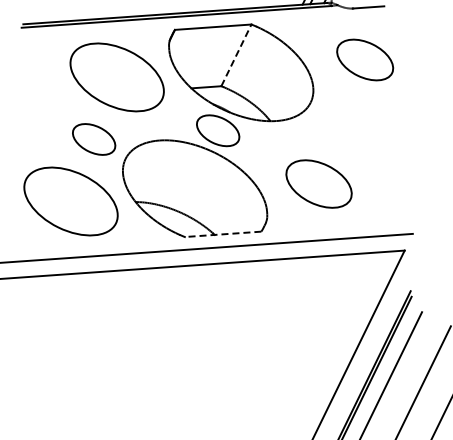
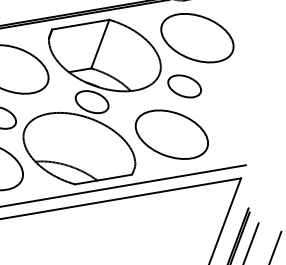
line: (236, 54) -> (100, 43), dashed -> solid
part: (364, 59) -> (196, 37), size x1.67
part: (342, 121) -> (184, 86), added
part: (318, 183) -> (171, 134), size x1.43
line: (222, 234) -> (103, 179), dashed -> solid

